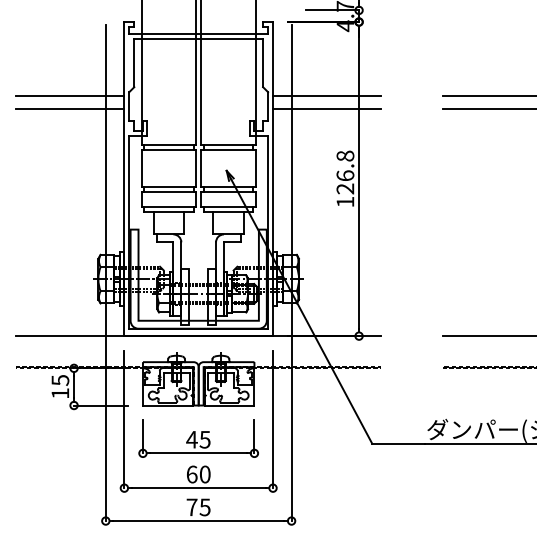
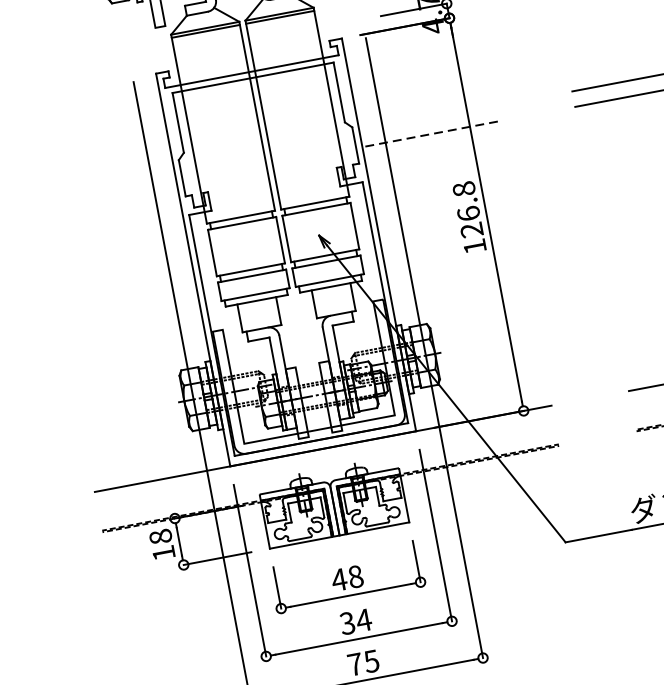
line: (70, 96) -> (106, 179), removed
line: (327, 96) -> (427, 118), removed
line: (70, 108) -> (109, 194), removed
line: (326, 108) -> (429, 134), solid -> dashed
text: (60, 380) -> (160, 536), 15 -> 18
text: (204, 439) -> (354, 576), 45 -> 48
text: (198, 474) -> (355, 621), 60 -> 34

